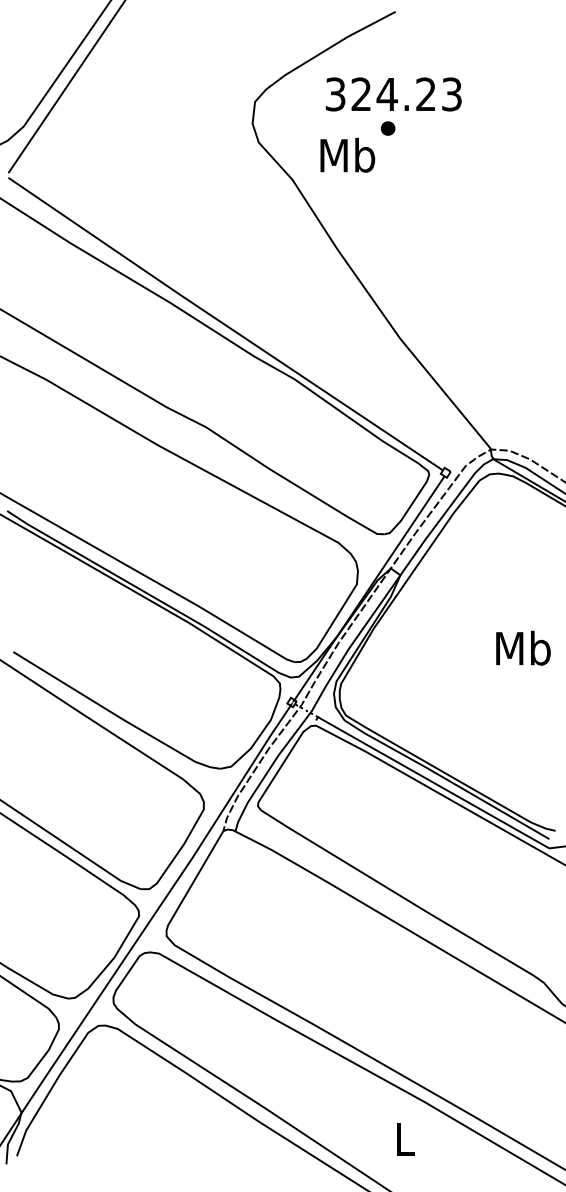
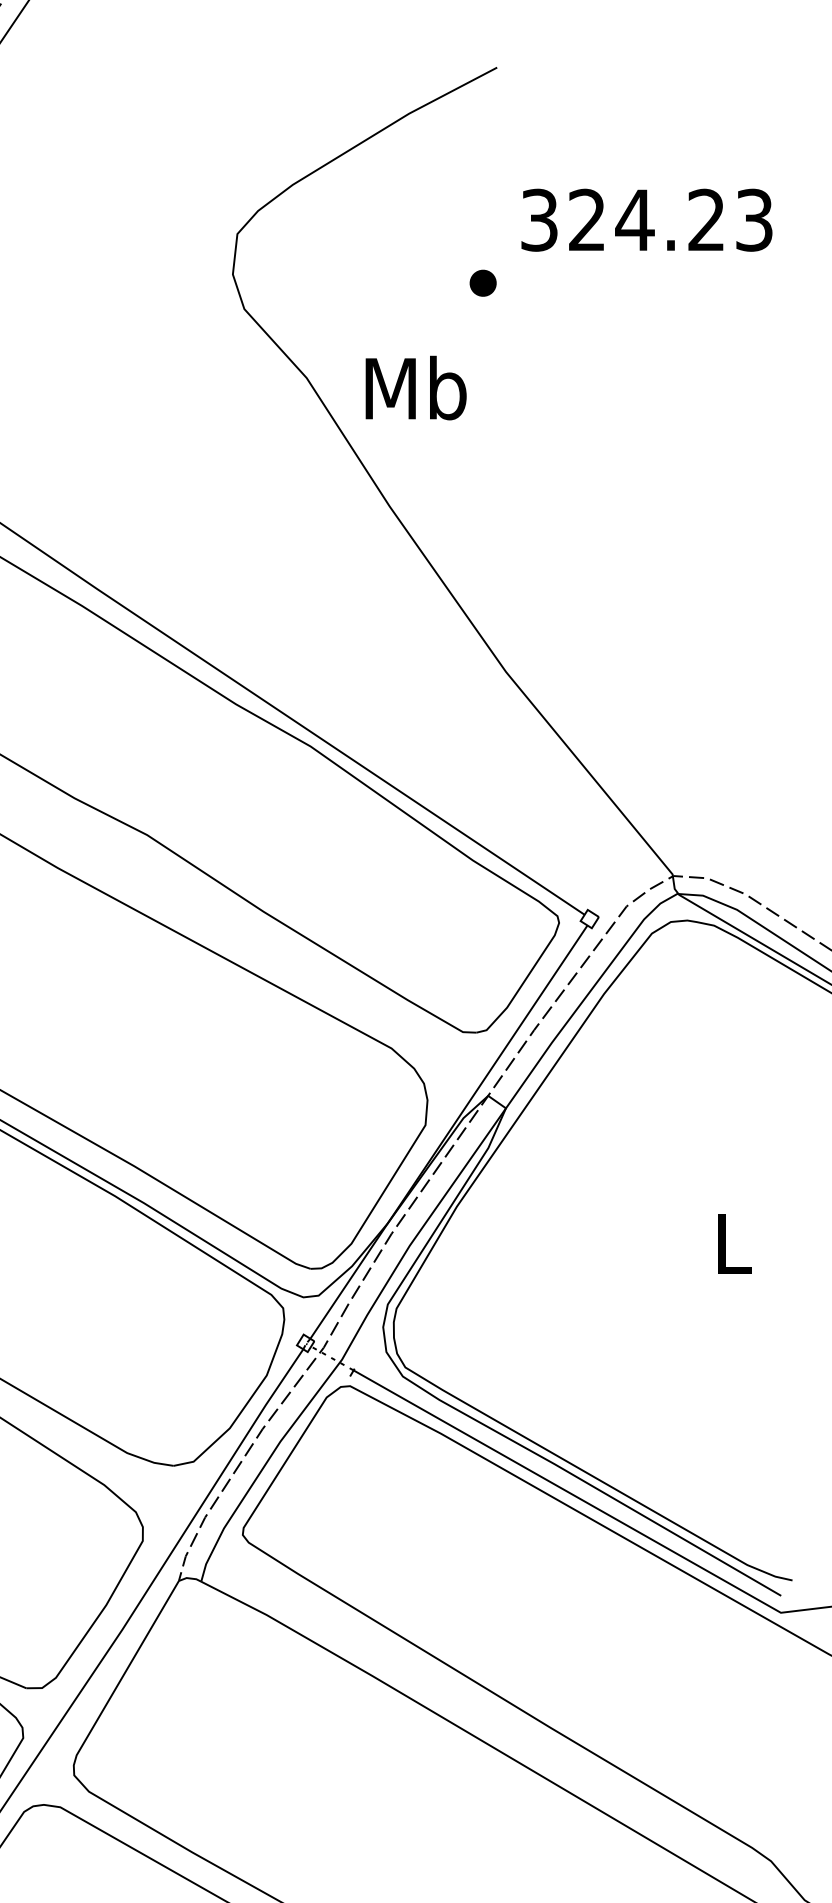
text: (393, 94) -> (646, 220), moved
text: (347, 154) -> (415, 386), moved
text: (523, 647) -> (733, 1241), Mb -> L

